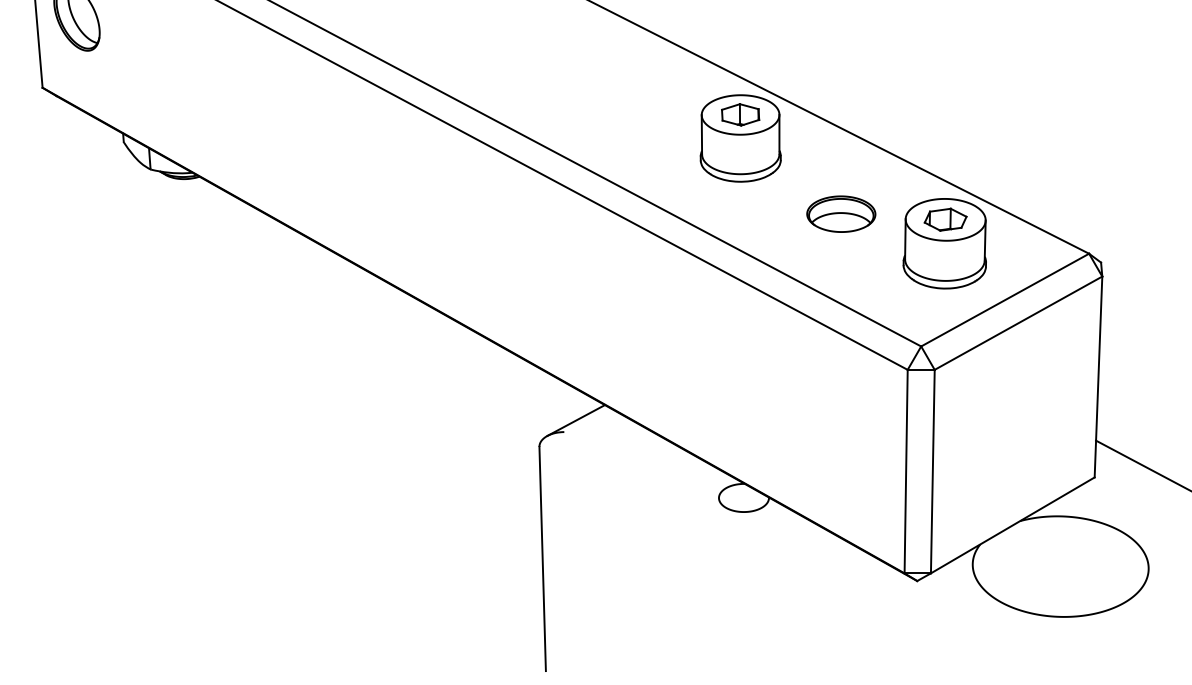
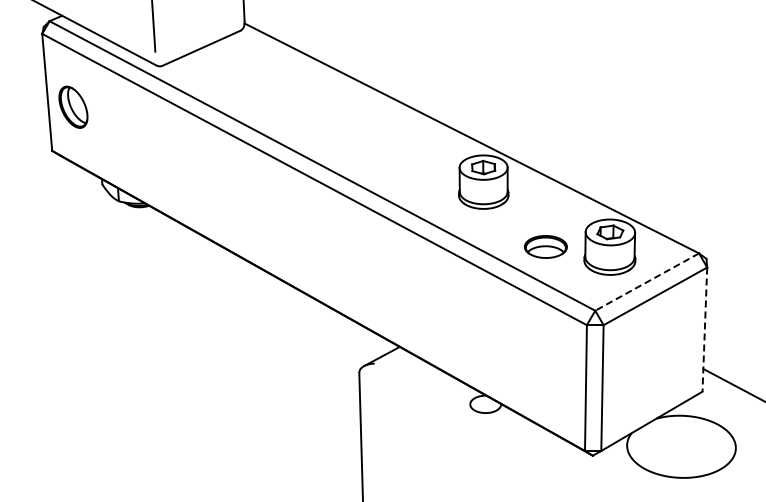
part: (840, 213) -> (545, 246), moved
line: (1004, 300) -> (646, 282), solid -> dashed
line: (1097, 378) -> (704, 330), solid -> dashed

